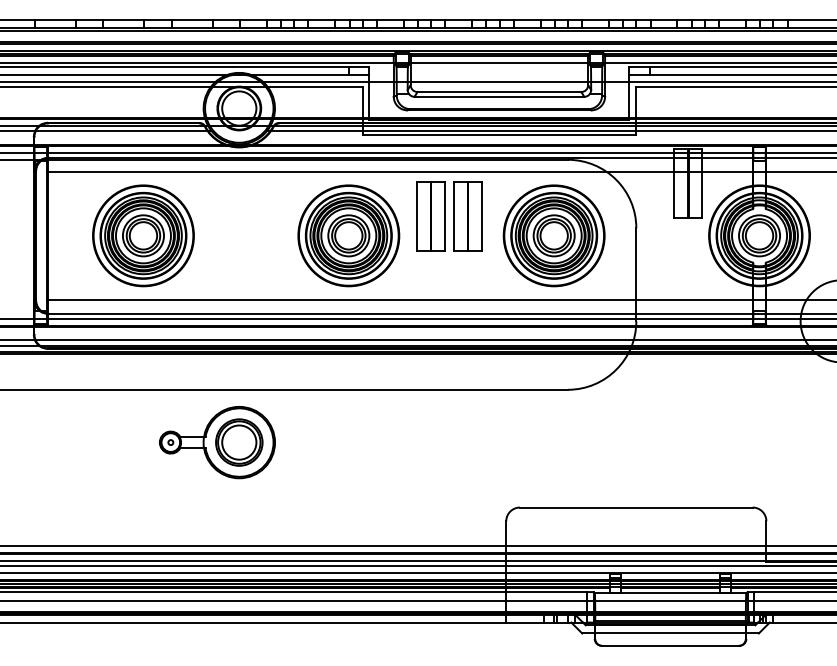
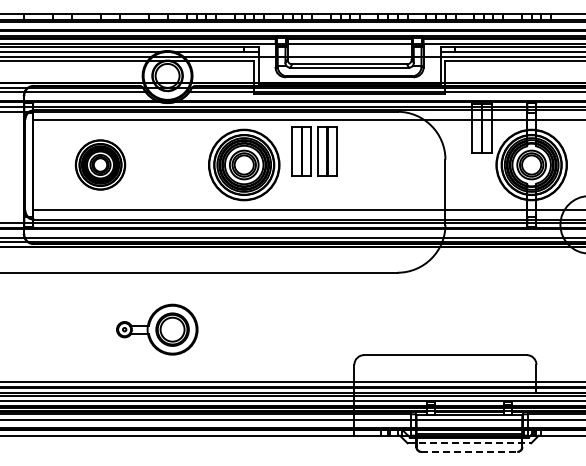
part: (143, 235) -> (100, 164), size x0.7
part: (553, 235) -> (387, 164), removed
part: (217, 442) -> (157, 329), moved
line: (670, 633) -> (469, 443), solid -> dashed
line: (670, 645) -> (469, 451), solid -> dashed

